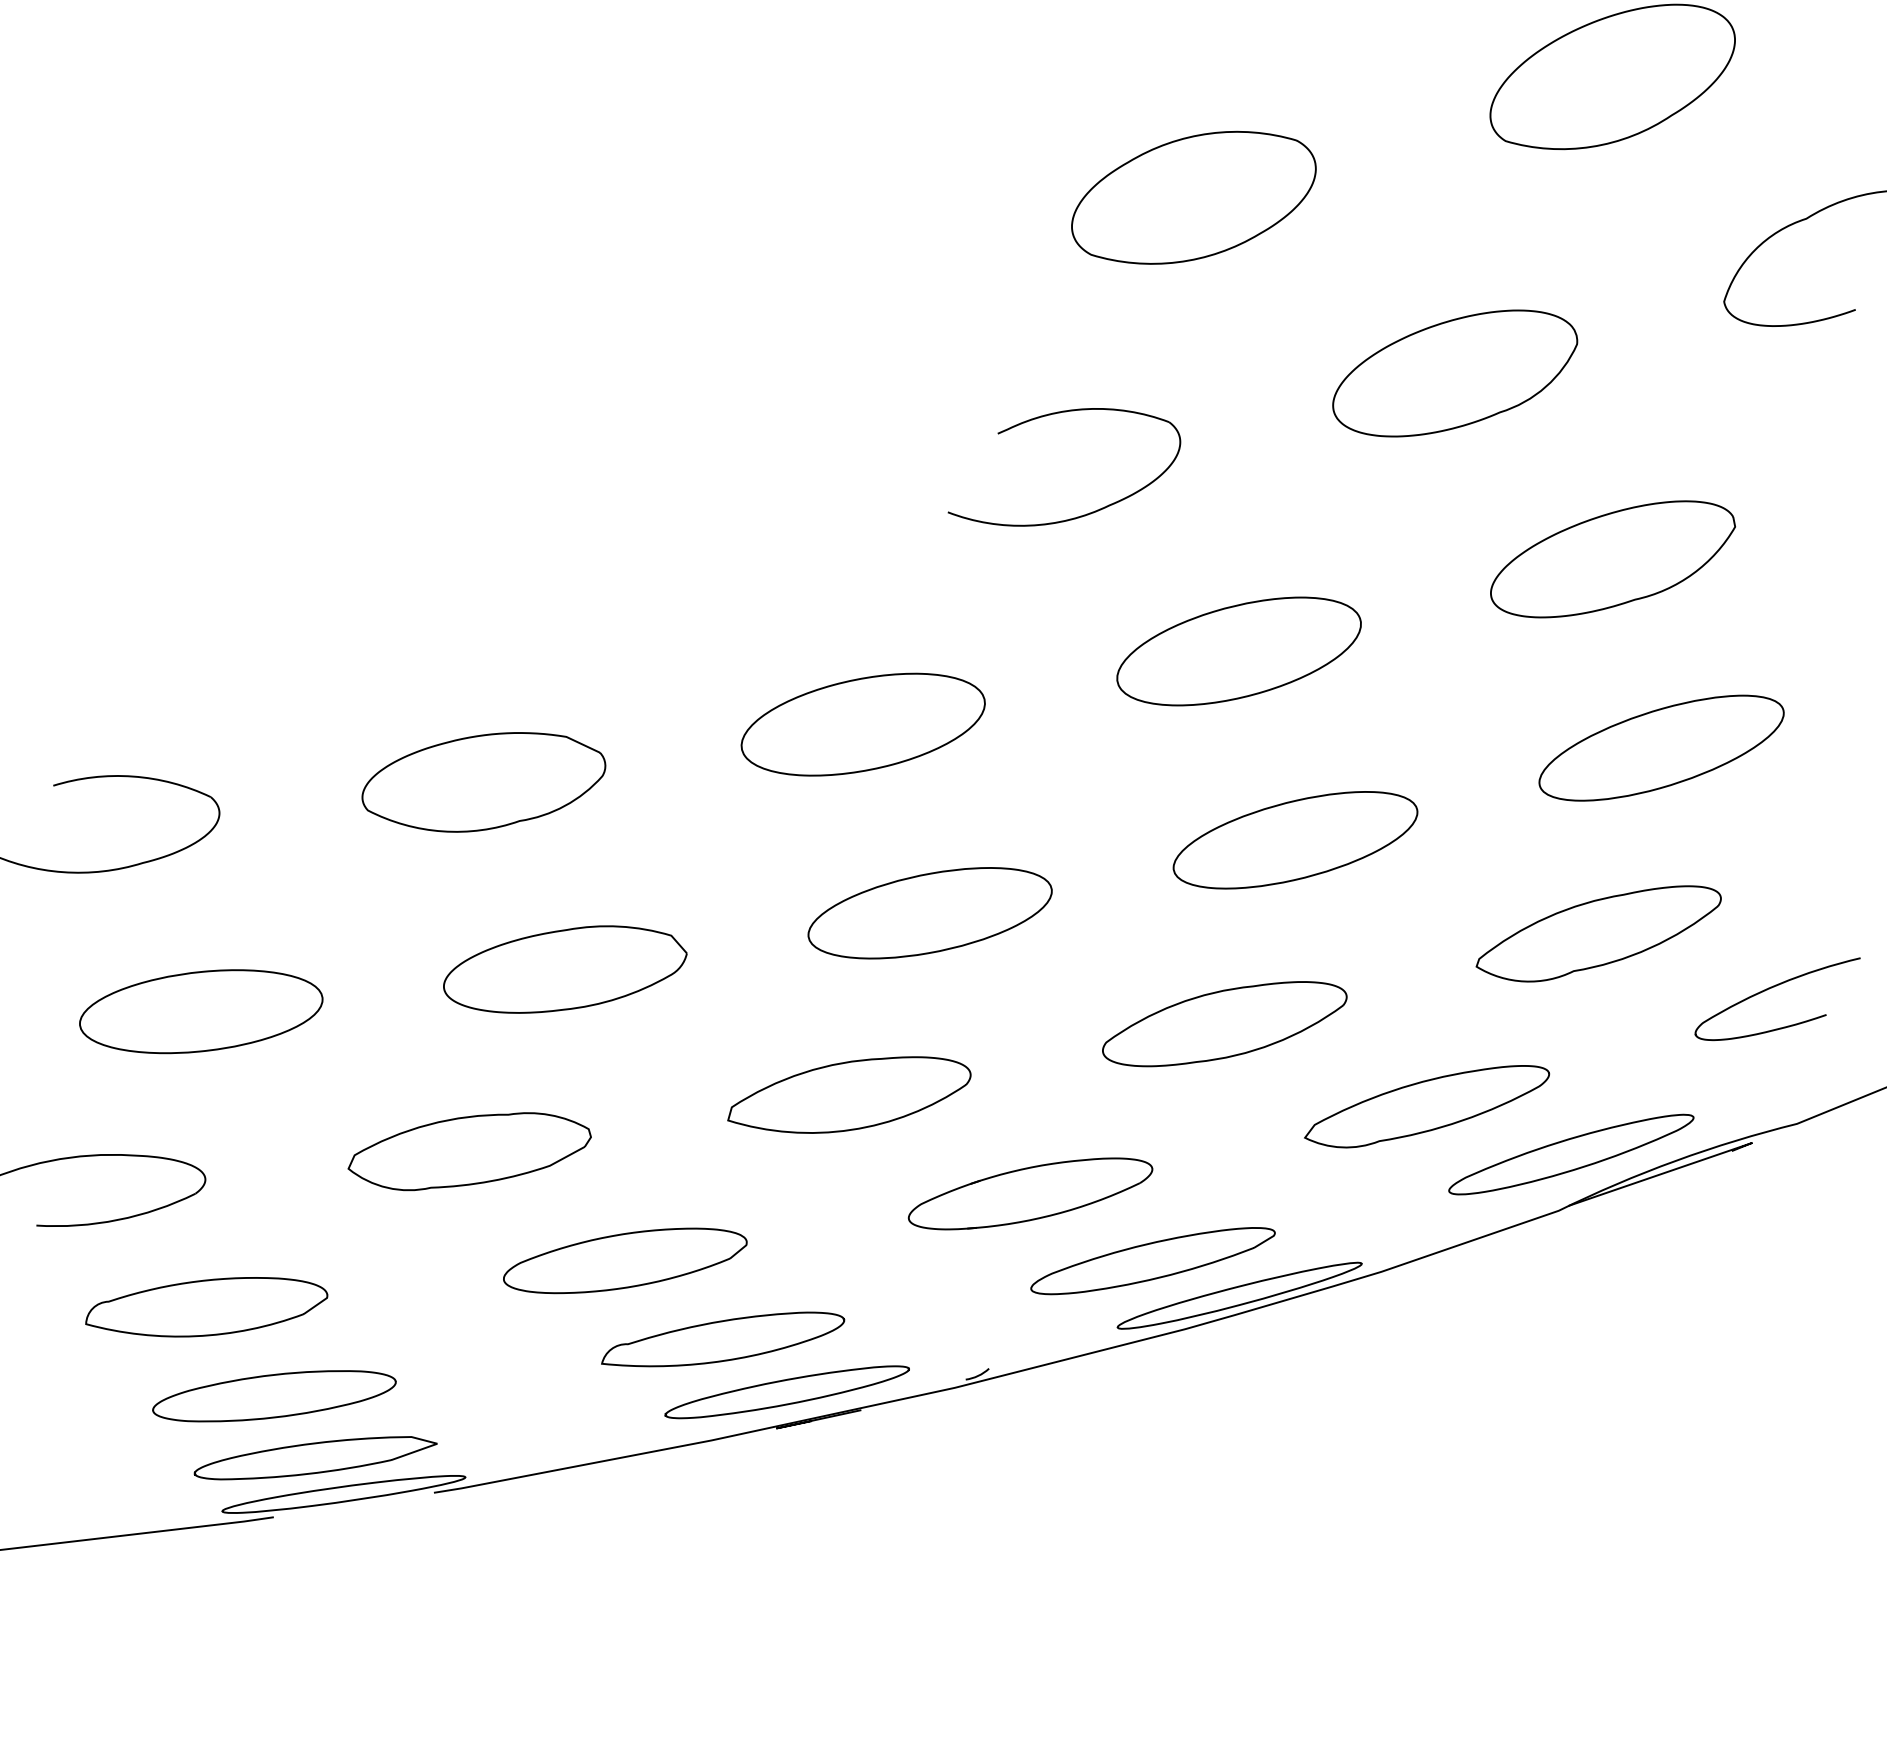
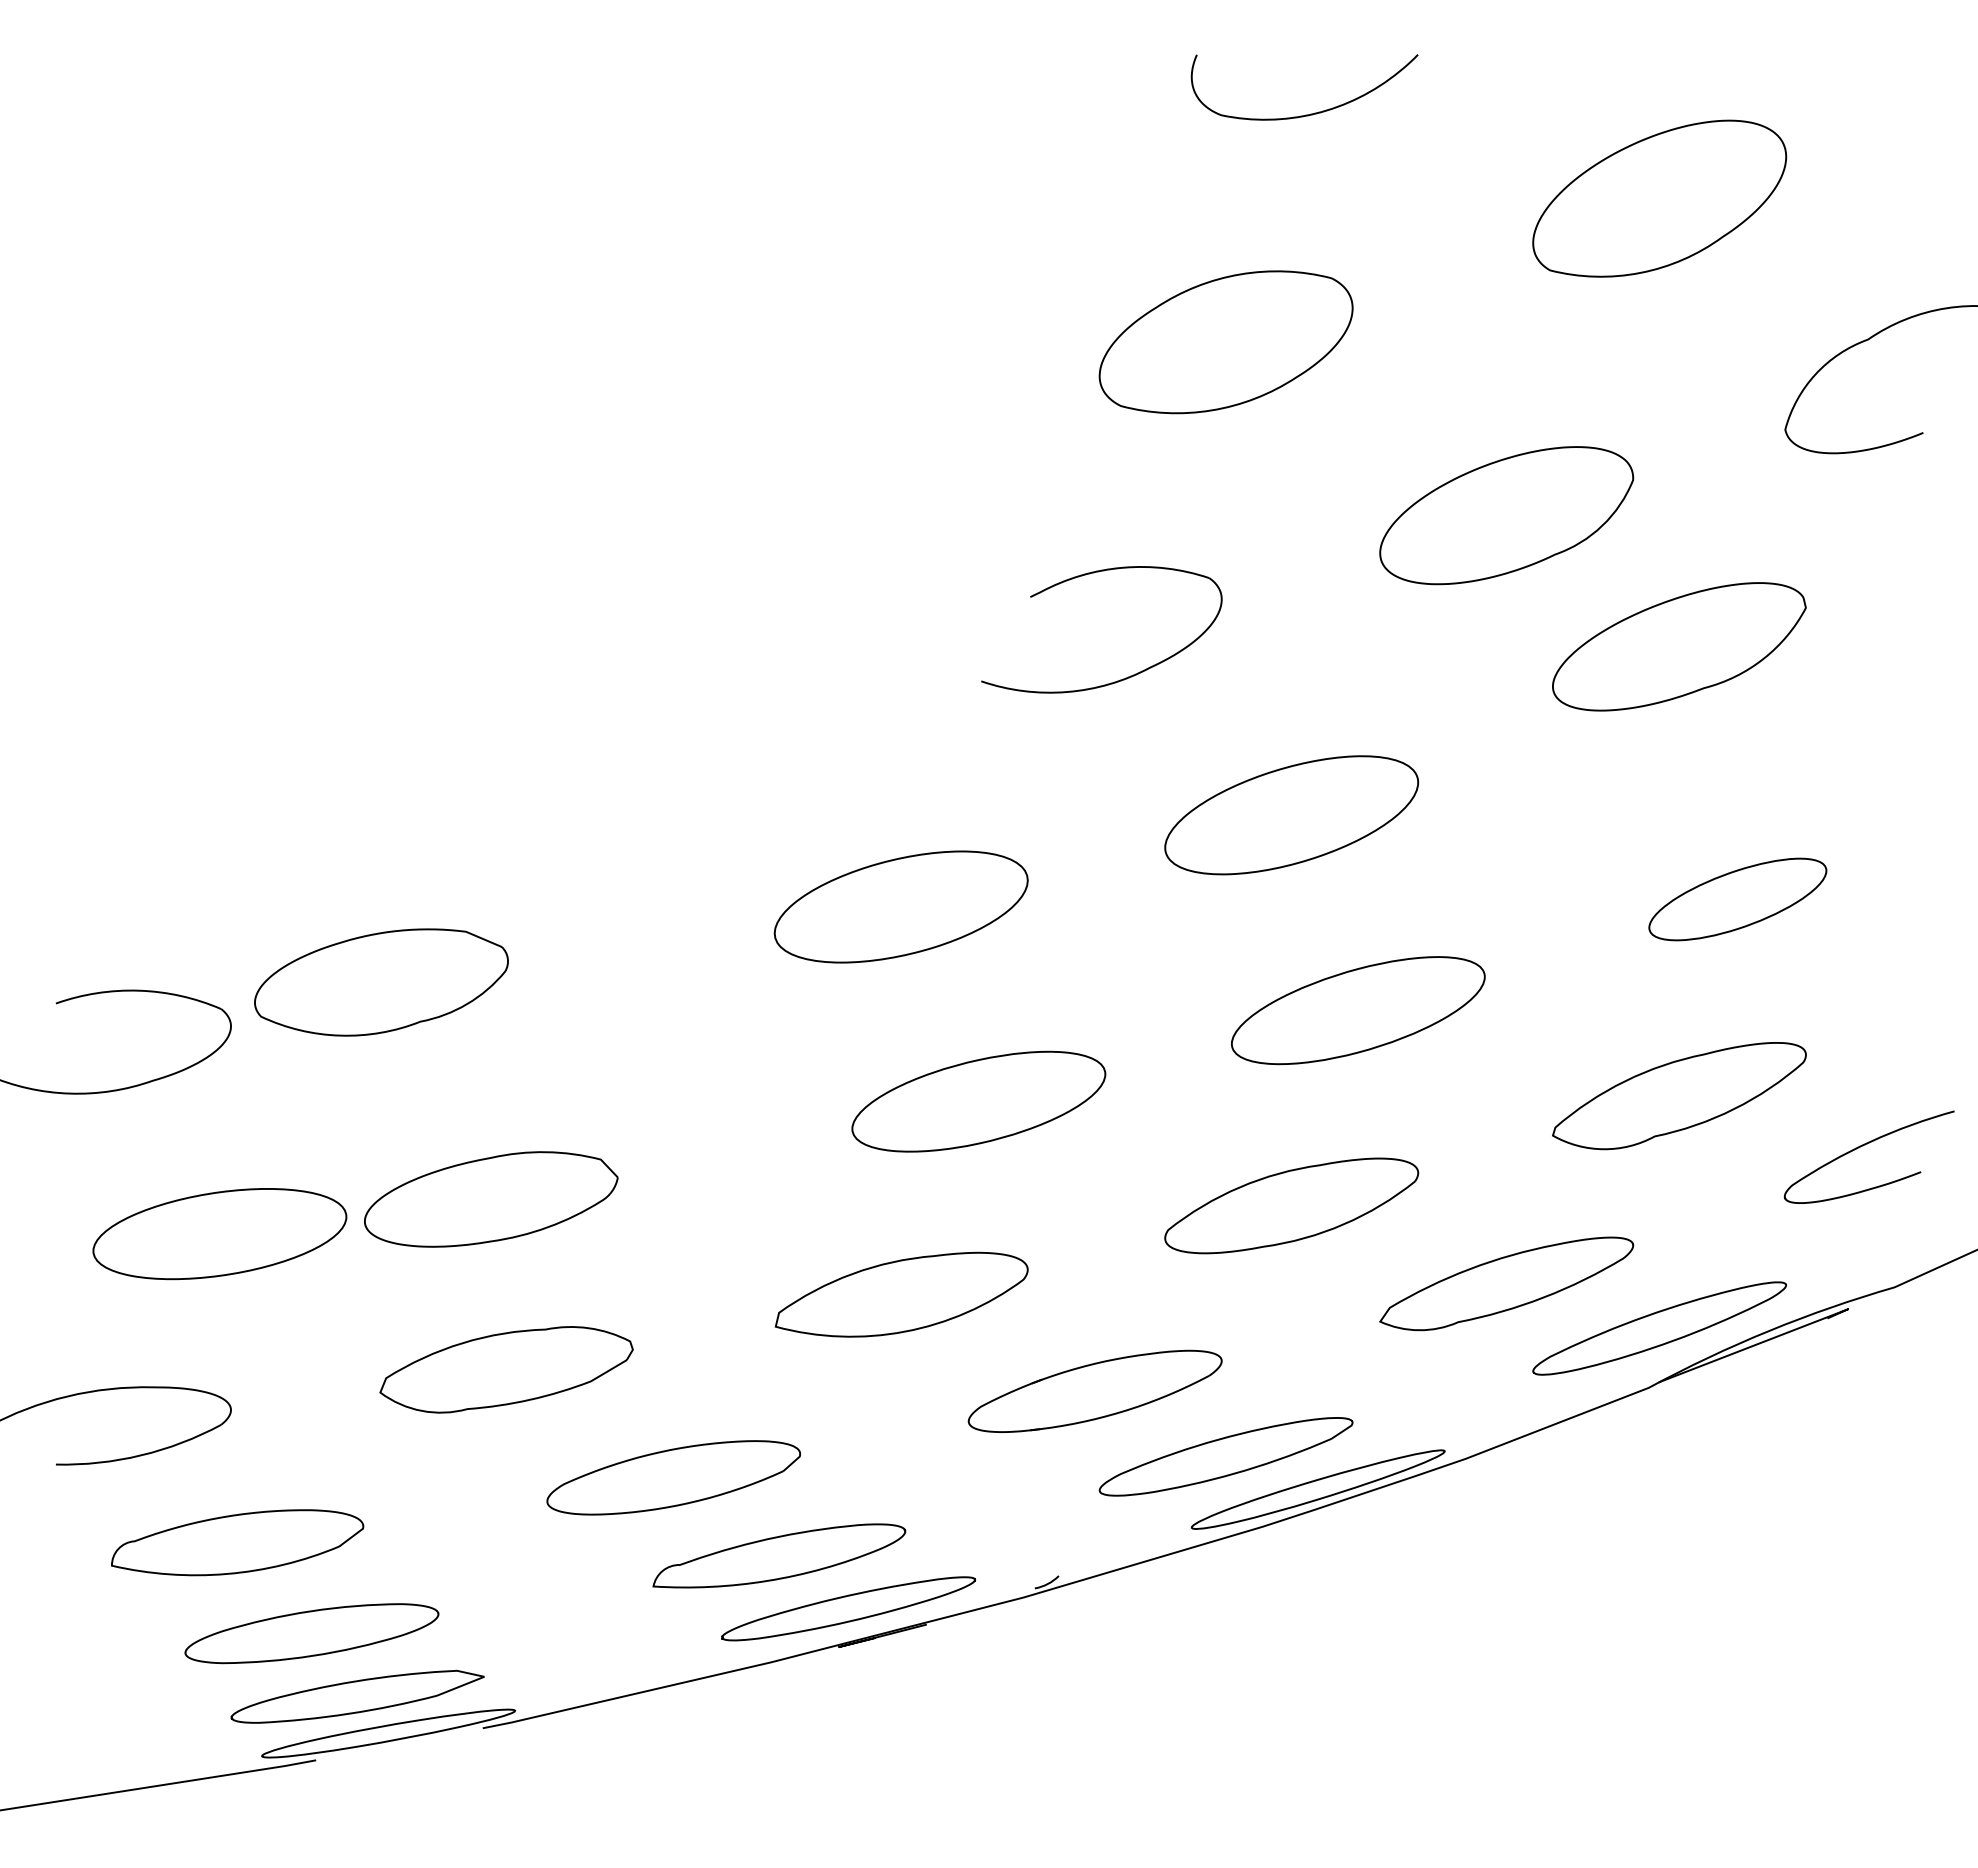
part: (1613, 559) -> (1679, 646), moved
part: (1661, 748) -> (1737, 899), size x0.7
part: (483, 782) -> (381, 982), moved
part: (565, 969) -> (491, 1199), moved

